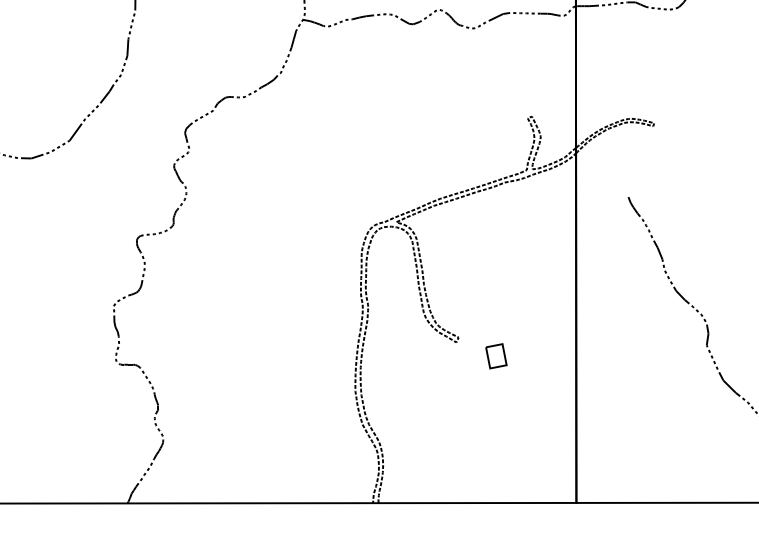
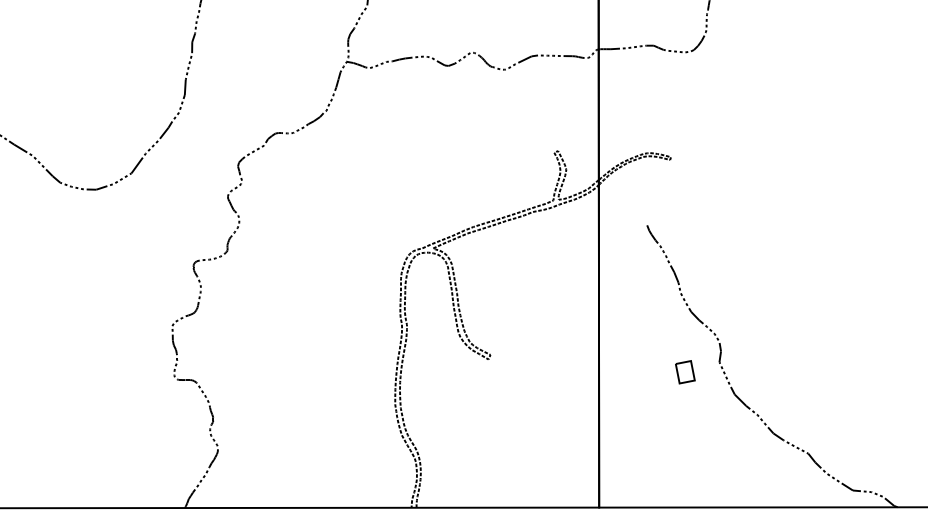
part: (496, 356) -> (685, 372), moved

